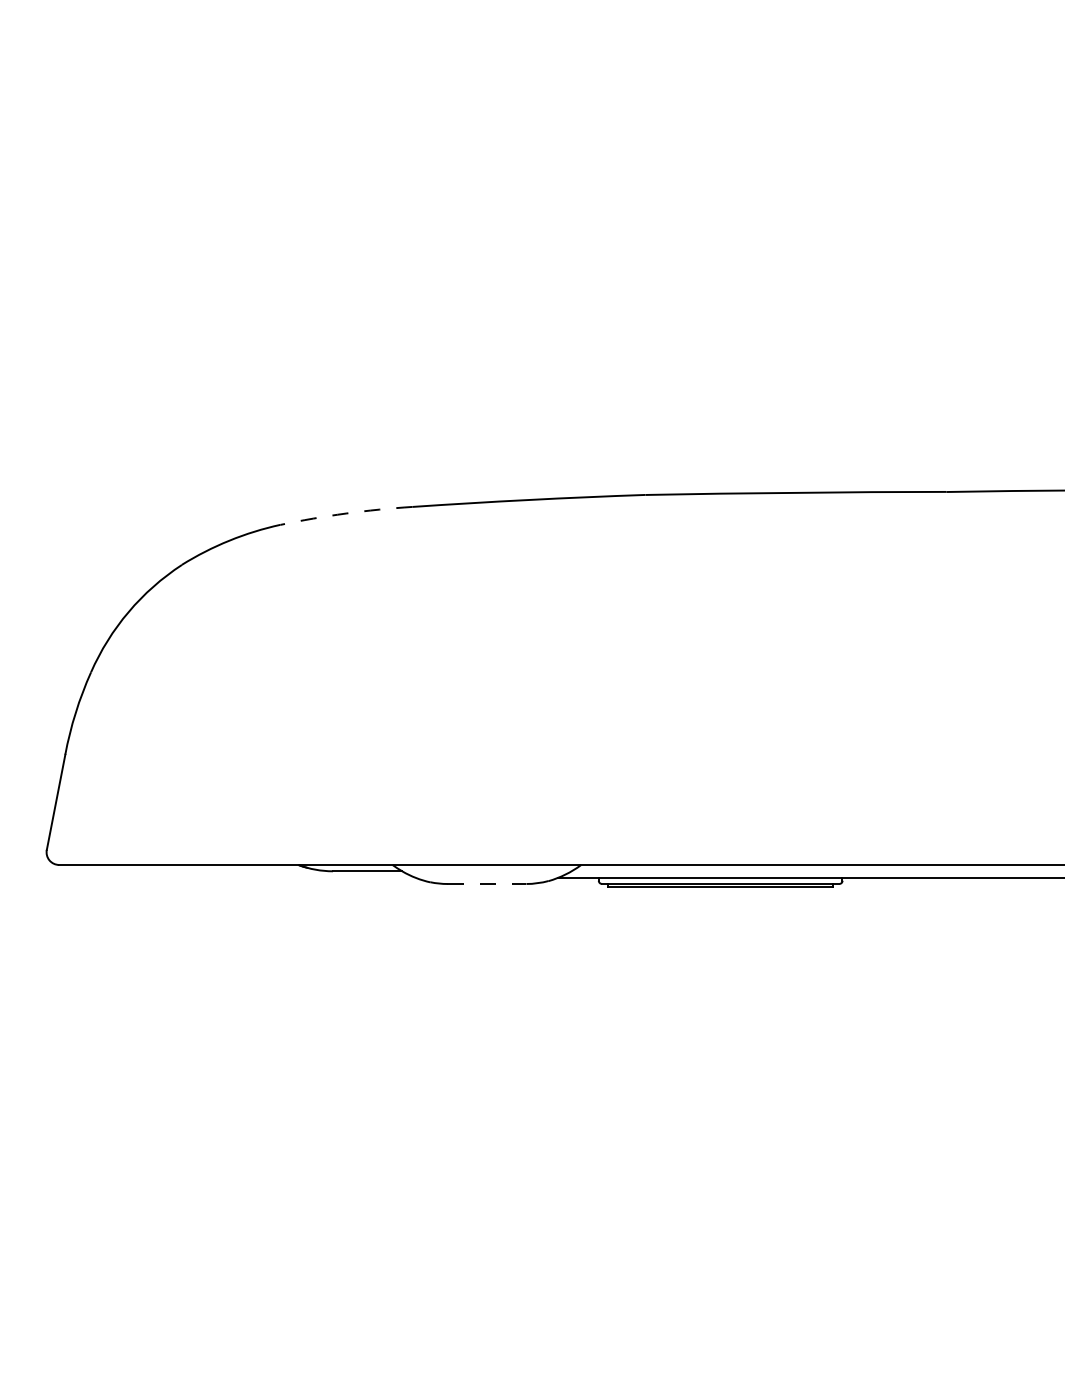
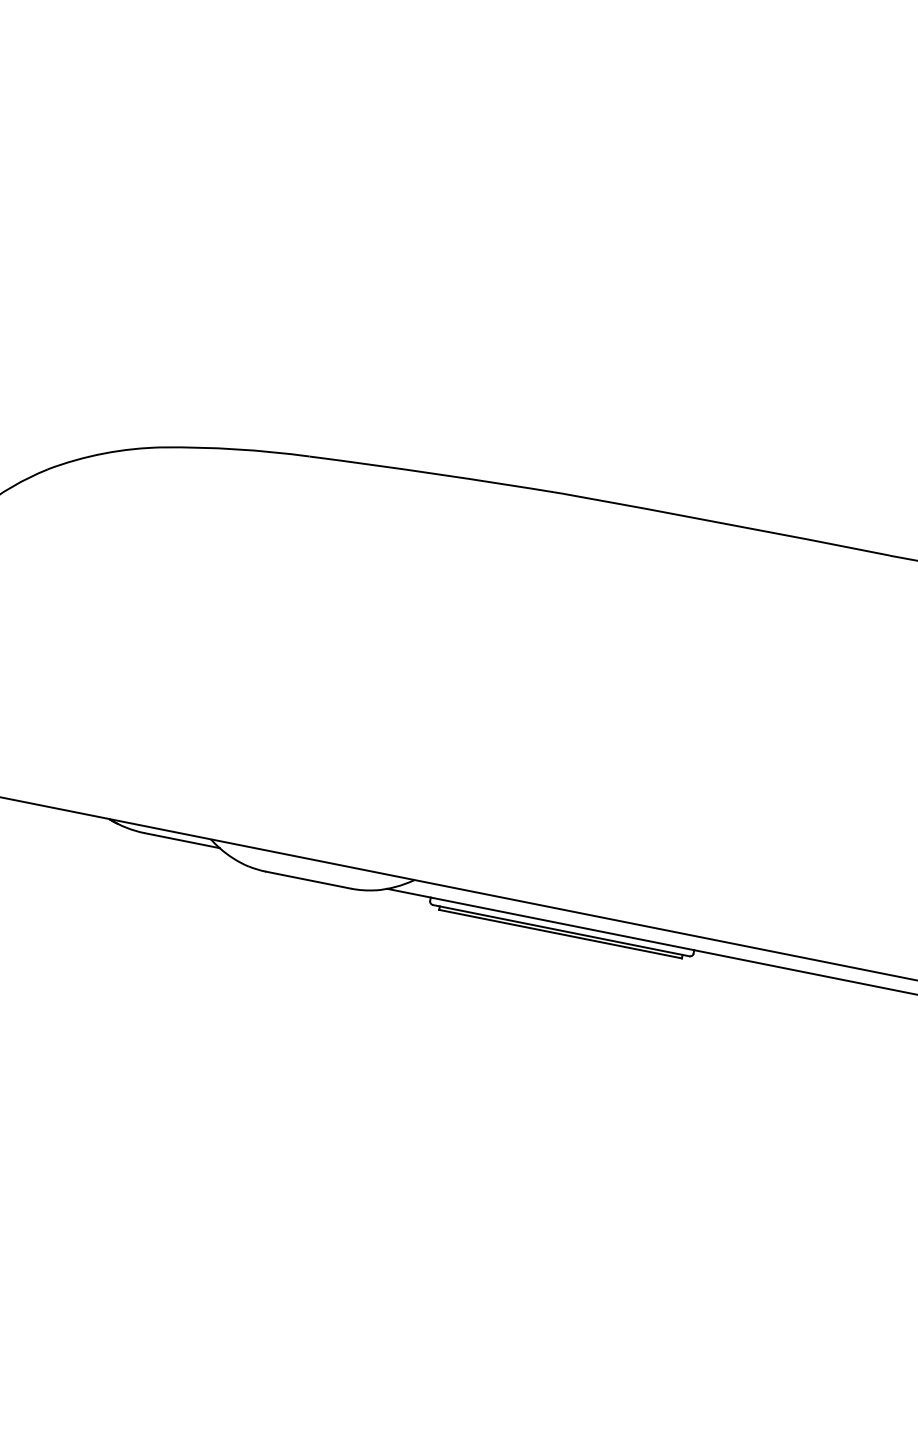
arc: (346, 513) -> (236, 449), dashed -> solid
line: (487, 883) -> (309, 879), dashed -> solid

